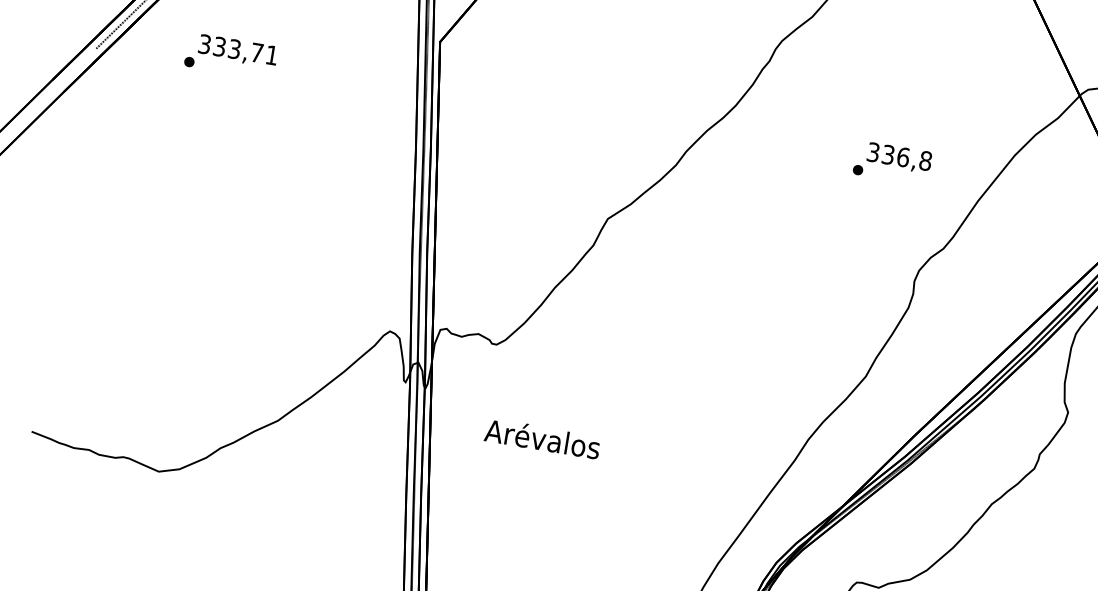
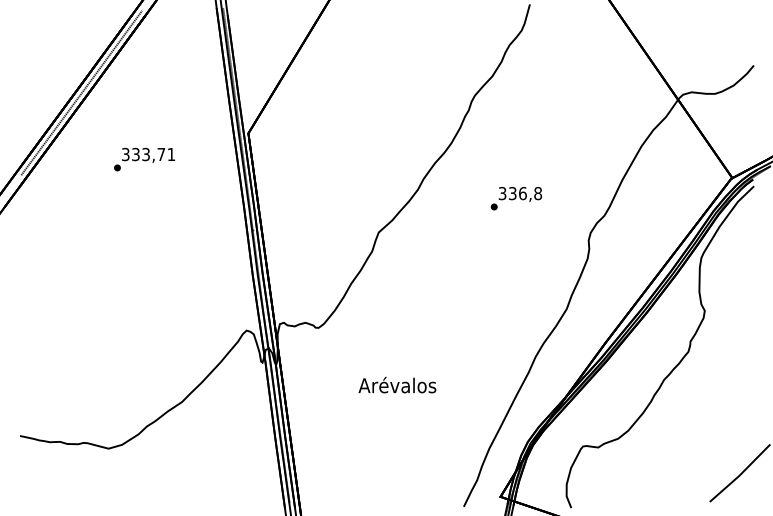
text: (231, 56) -> (144, 159), moved
text: (892, 163) -> (516, 198), moved
text: (542, 439) -> (397, 385), moved

